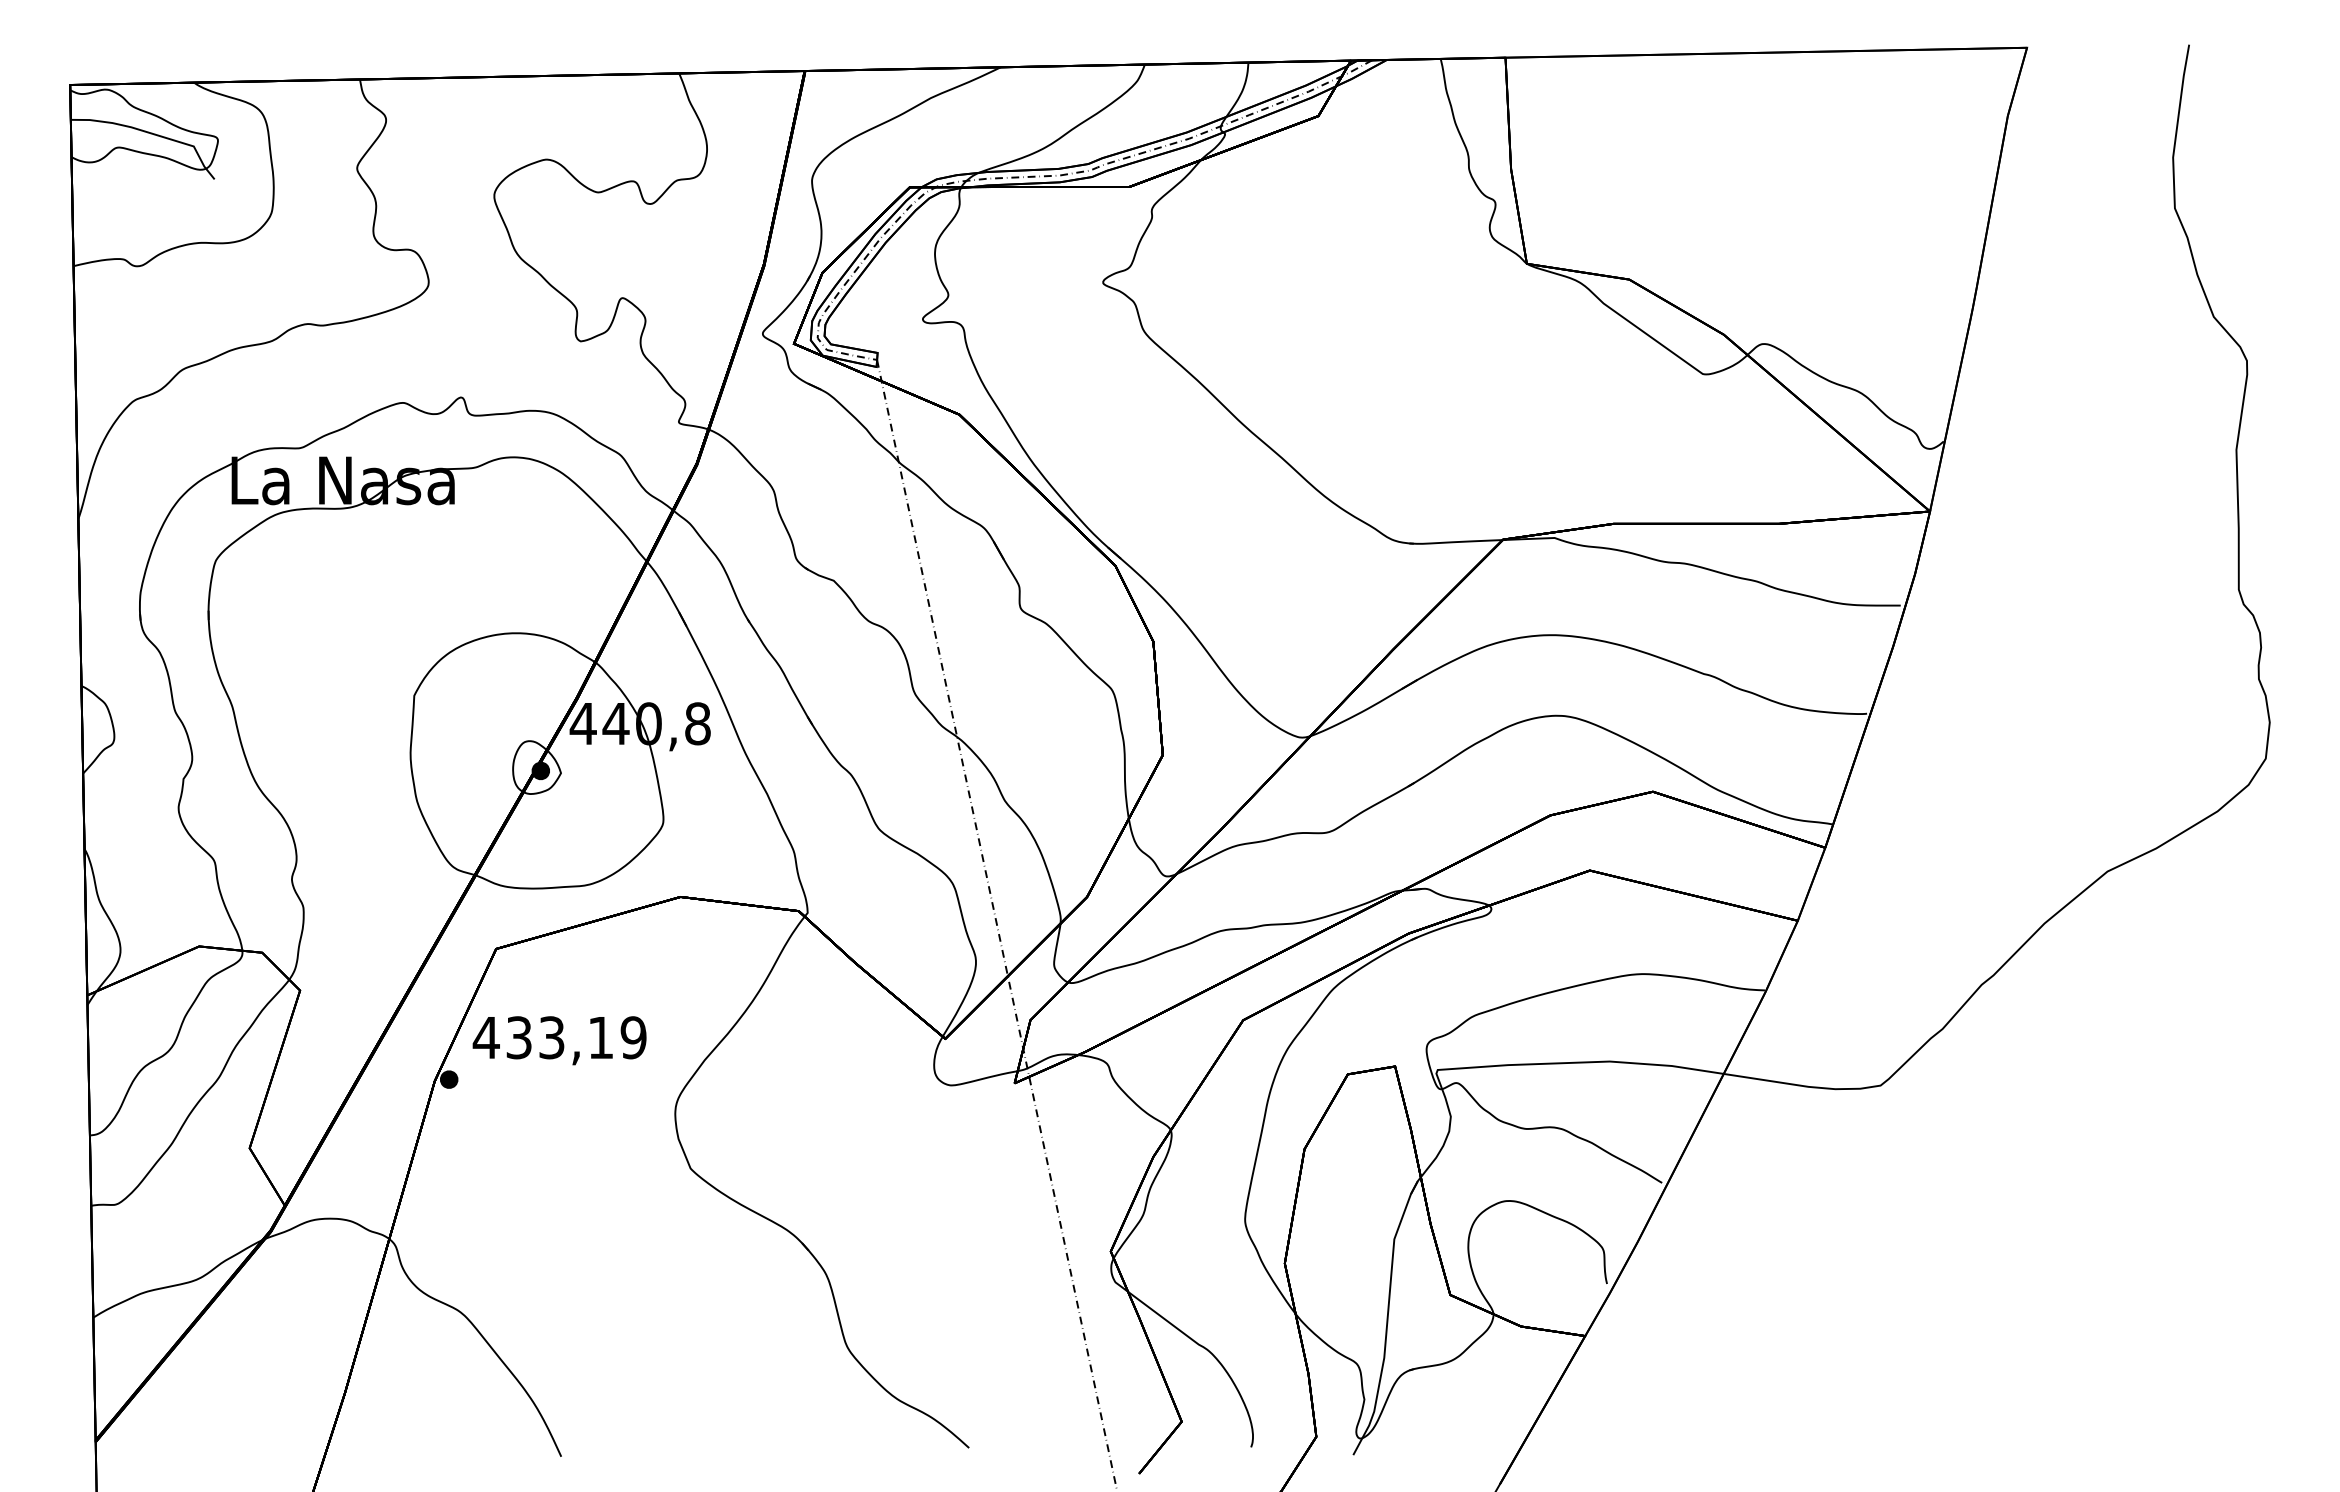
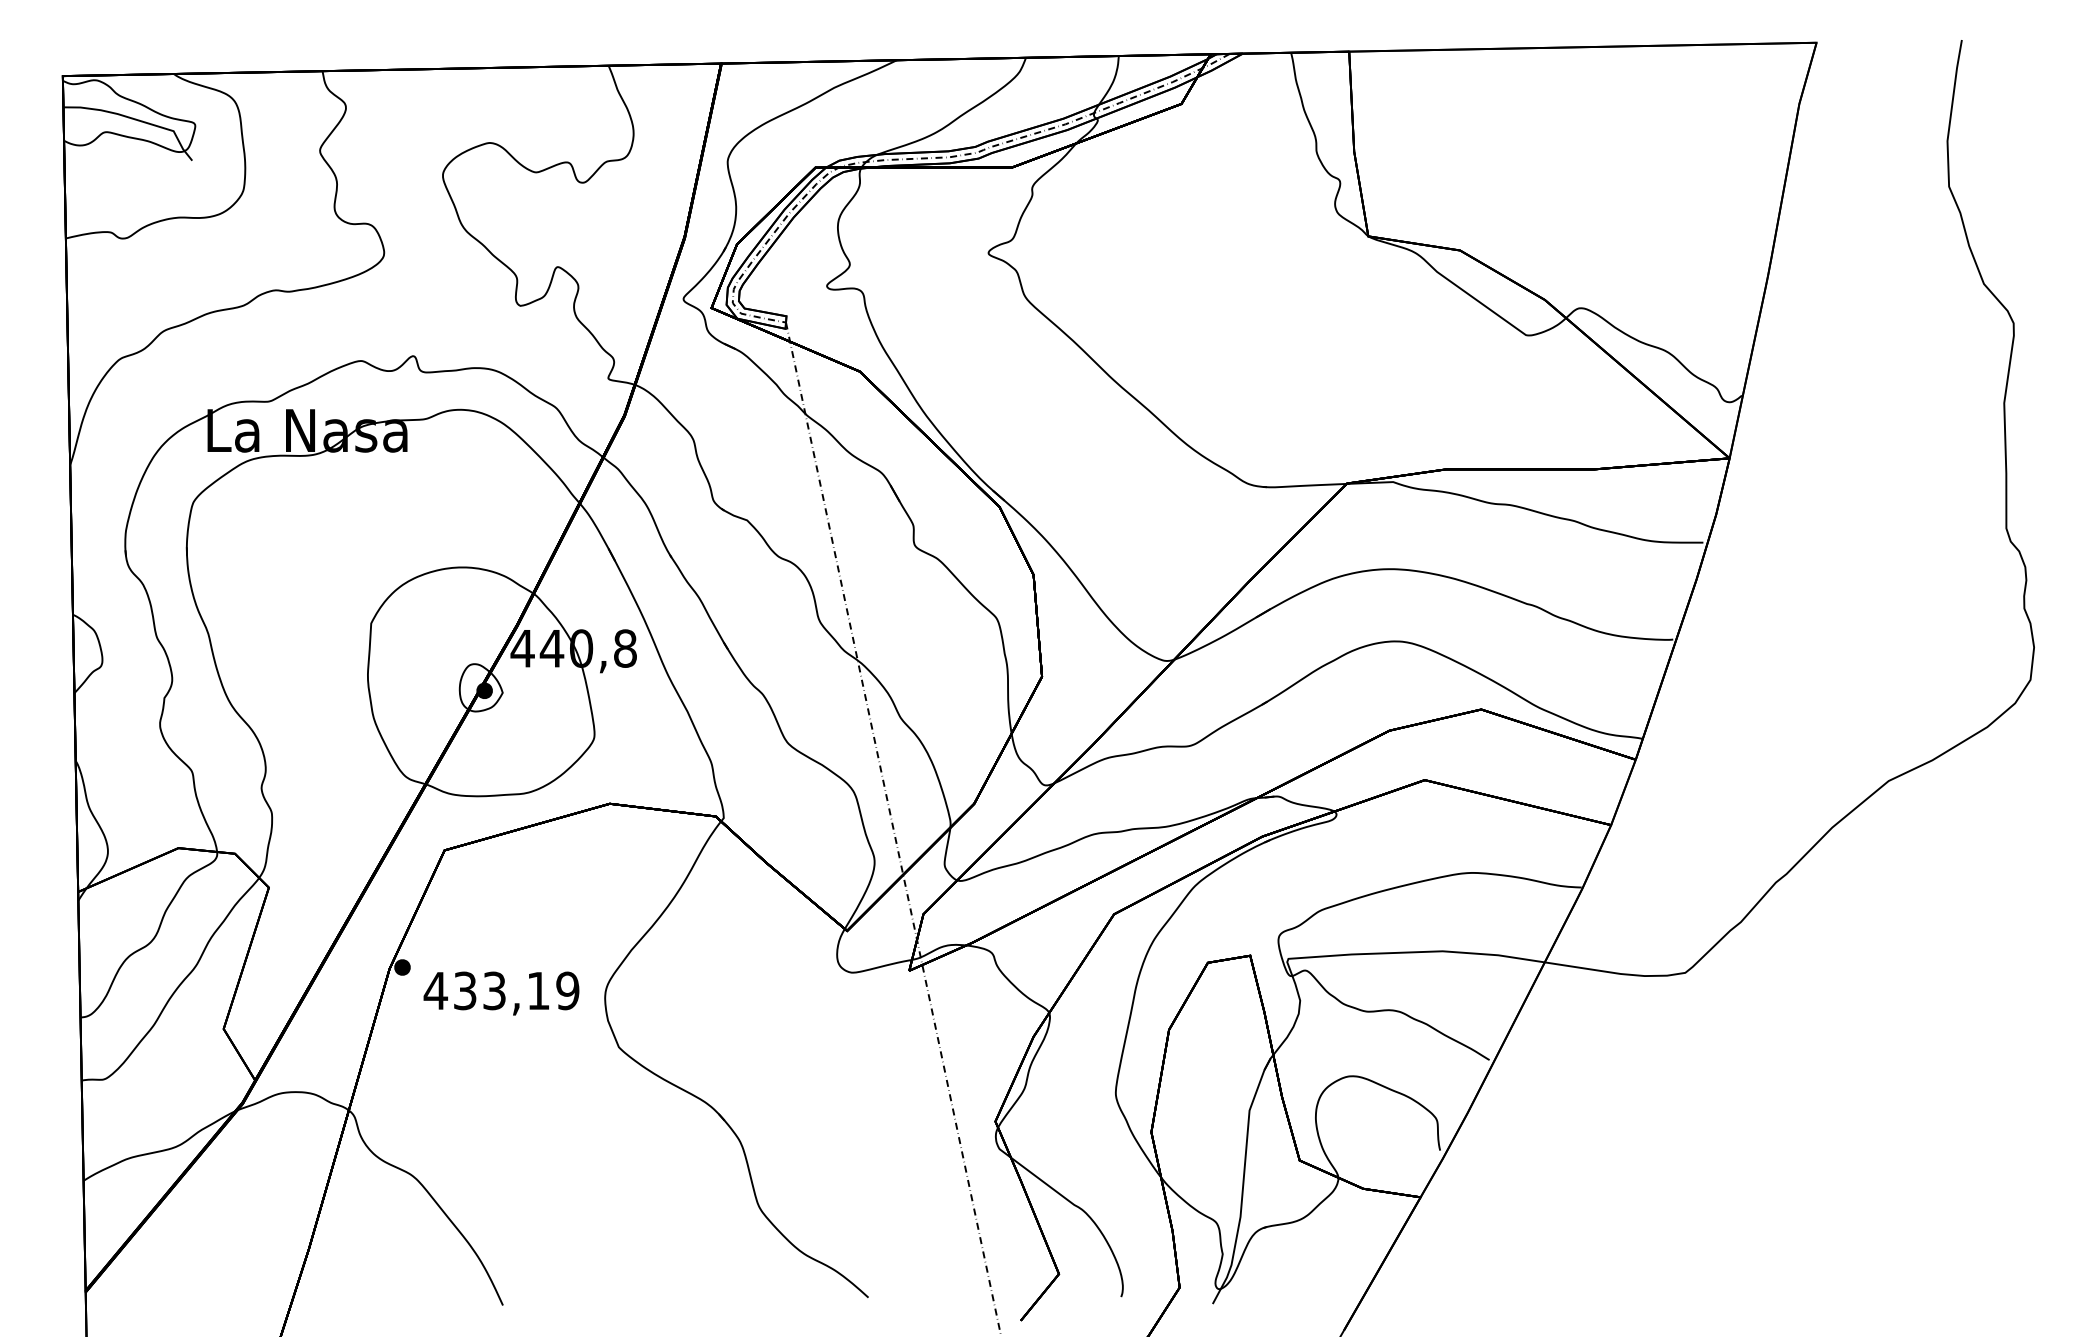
text: (559, 1040) -> (501, 993), moved

